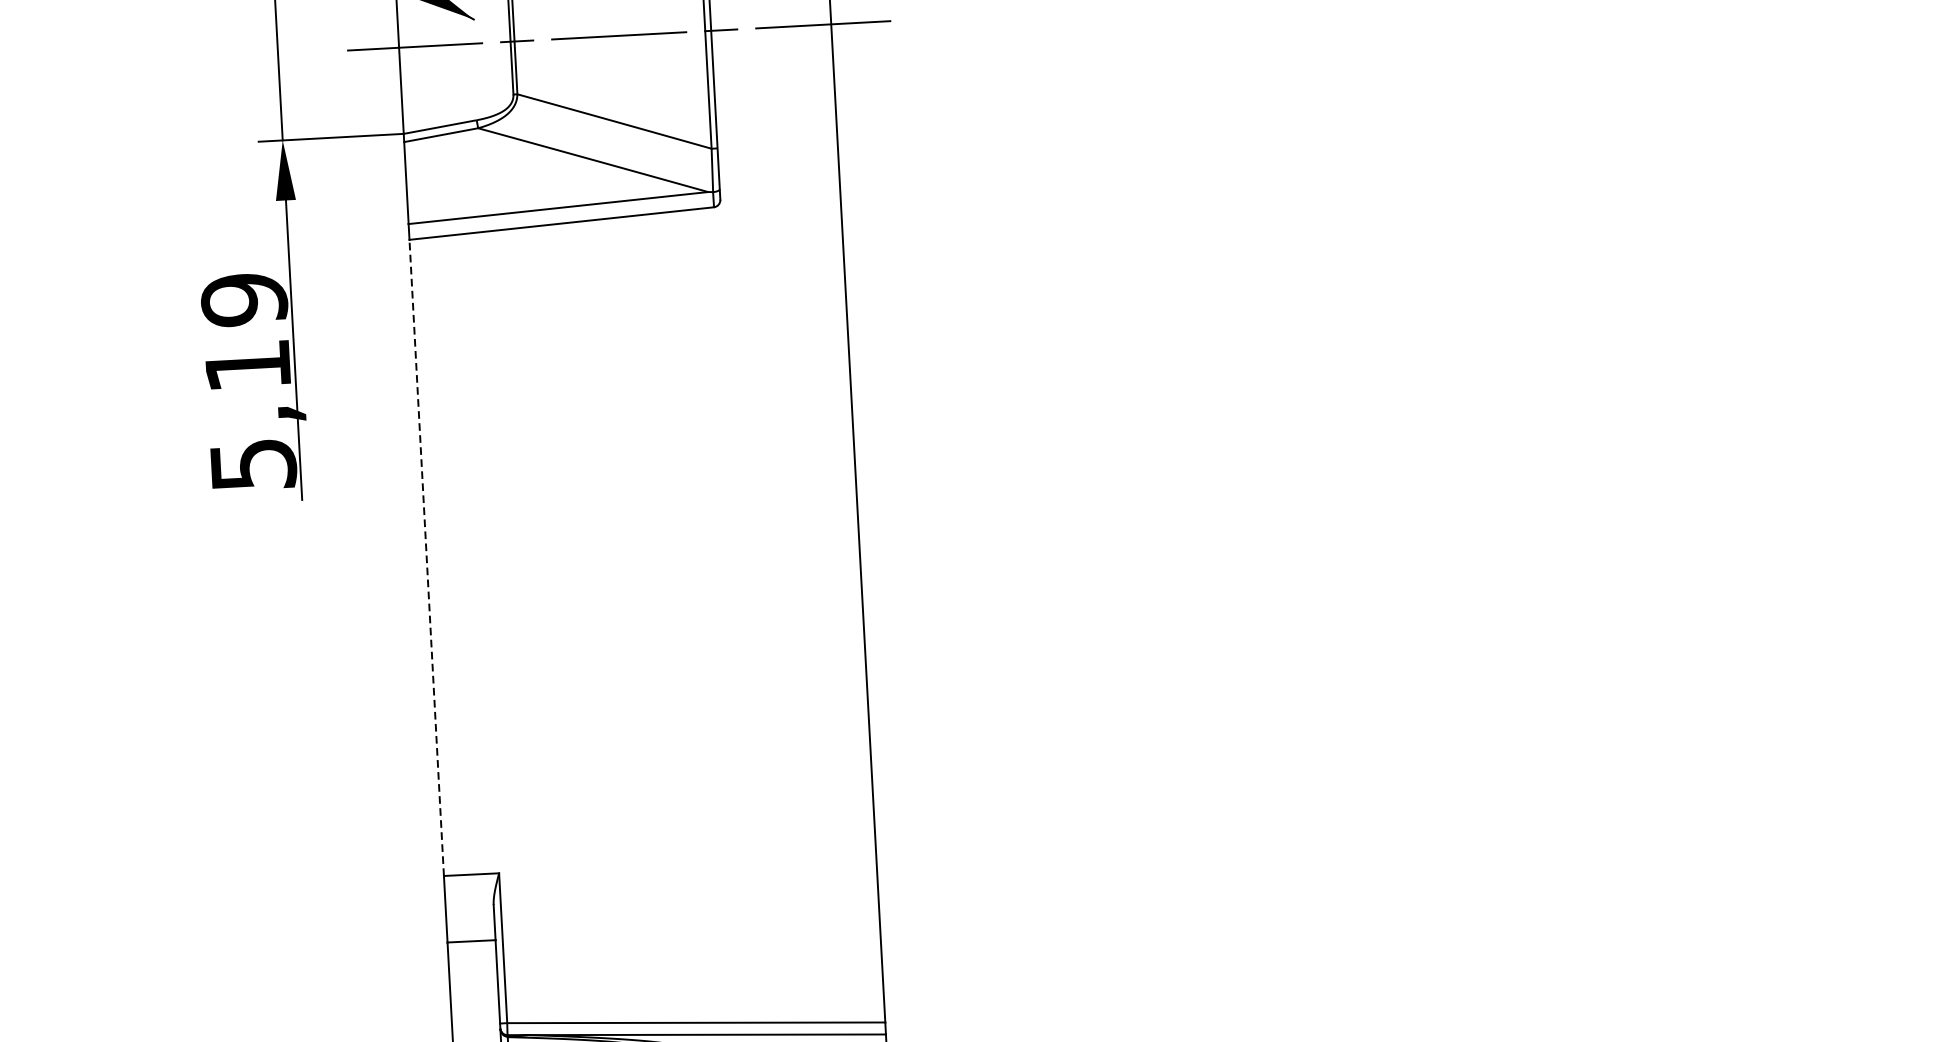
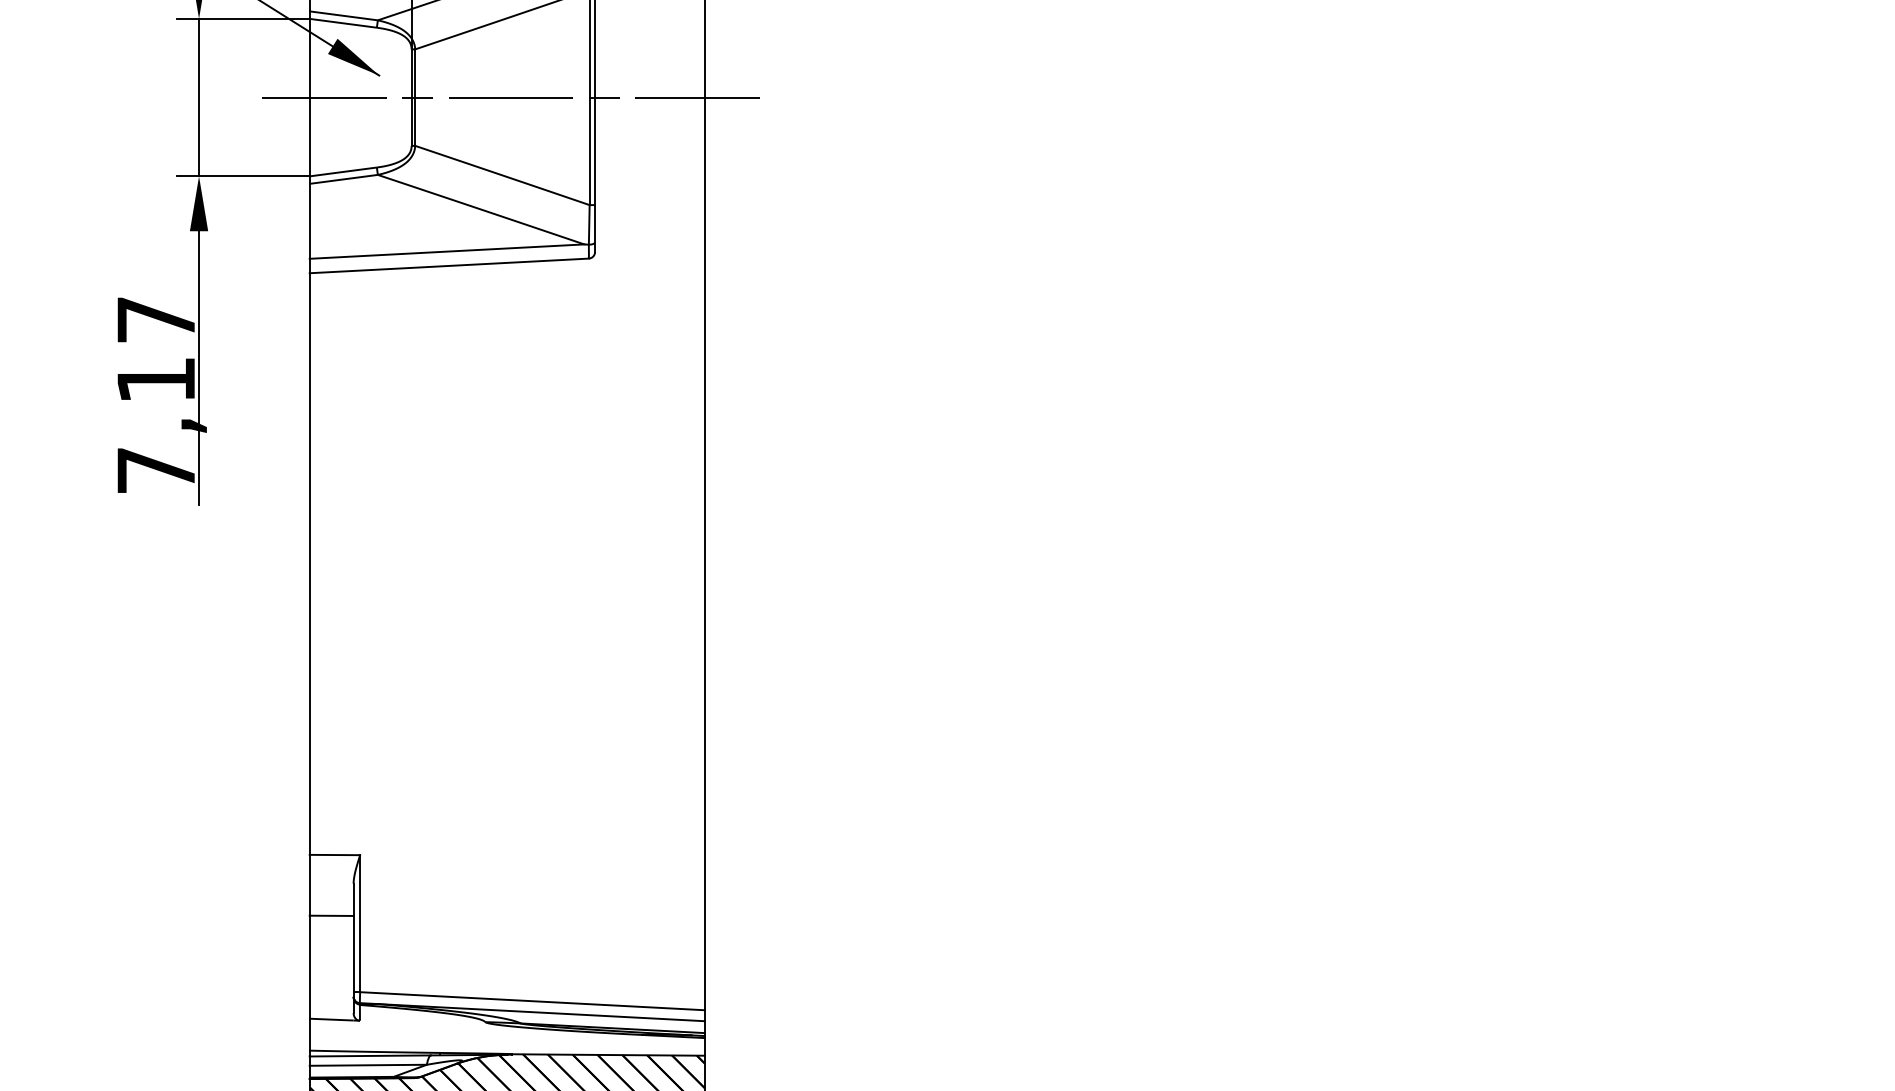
text: (249, 381) -> (156, 394), 5,19 -> 7,17
line: (426, 558) -> (309, 564), dashed -> solid

